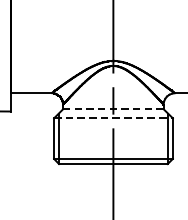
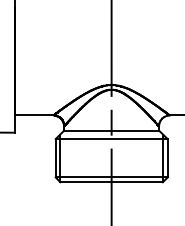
line: (113, 109) -> (111, 130), dashed -> solid
line: (113, 118) -> (111, 139), dashed -> solid

